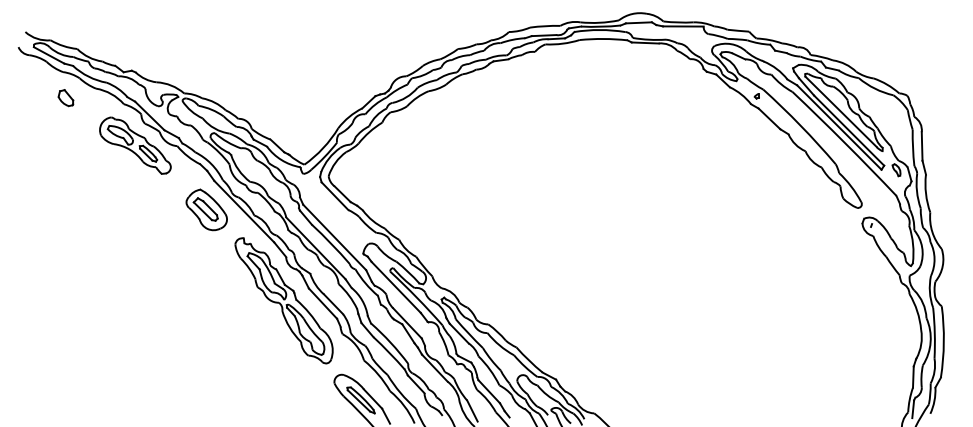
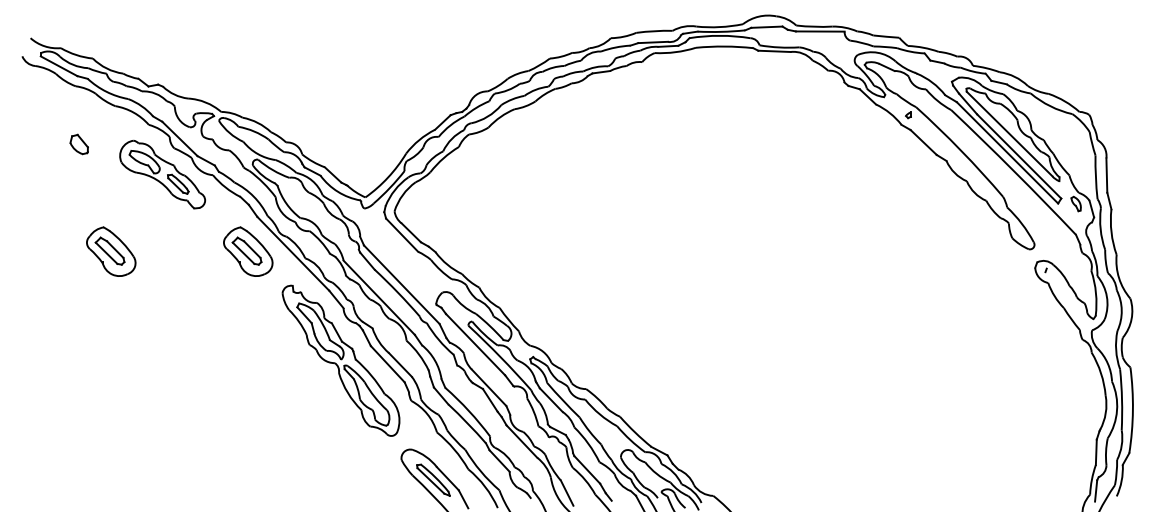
part: (65, 98) -> (78, 144), moved
part: (92, 209) -> (111, 251), added

